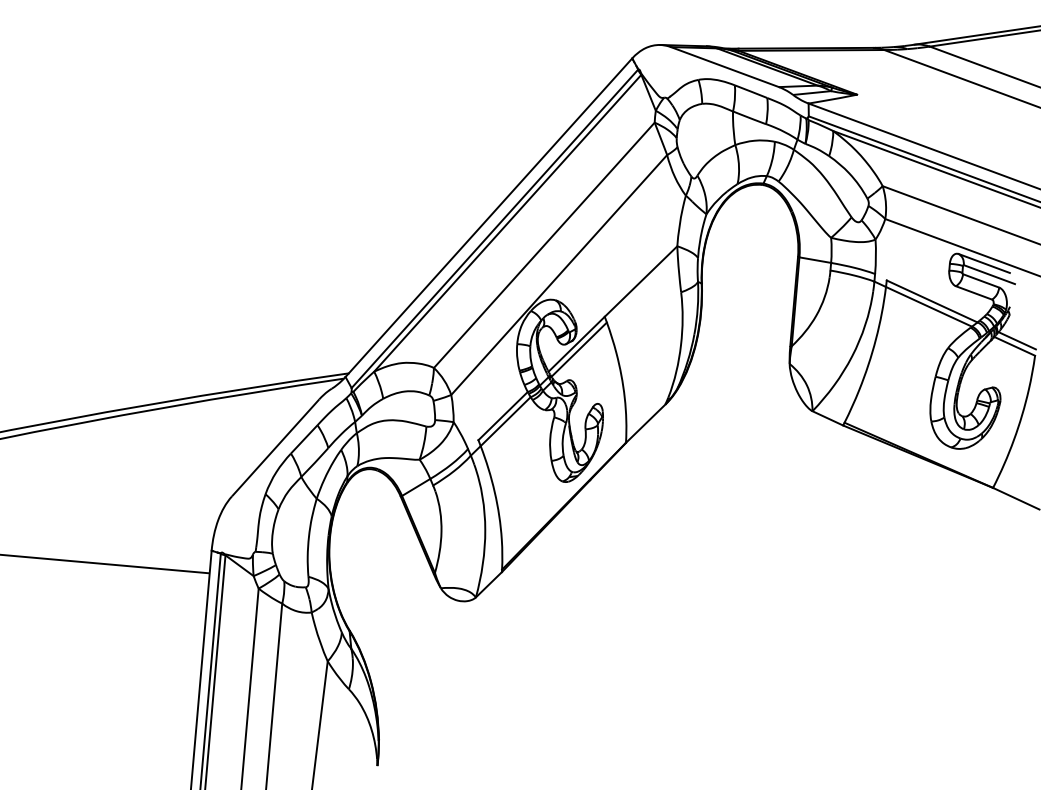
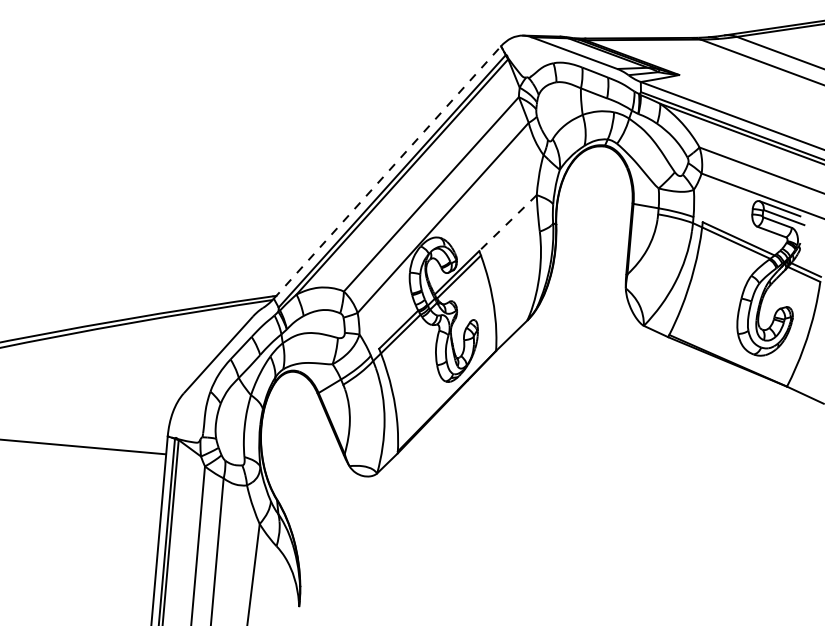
line: (489, 217) -> (387, 172), solid -> dashed
line: (641, 281) -> (508, 223), solid -> dashed

